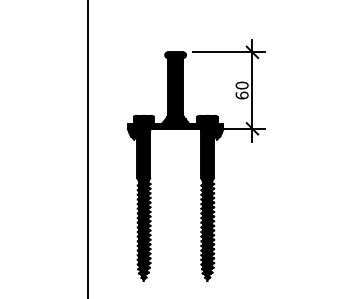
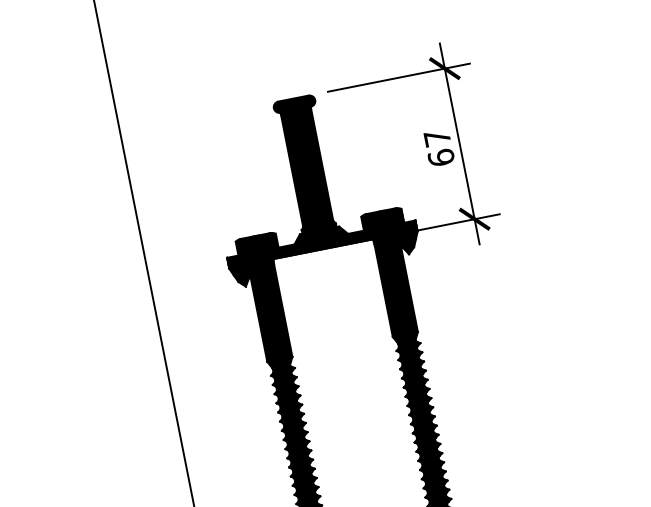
text: (241, 85) -> (436, 138), 60 -> 67

